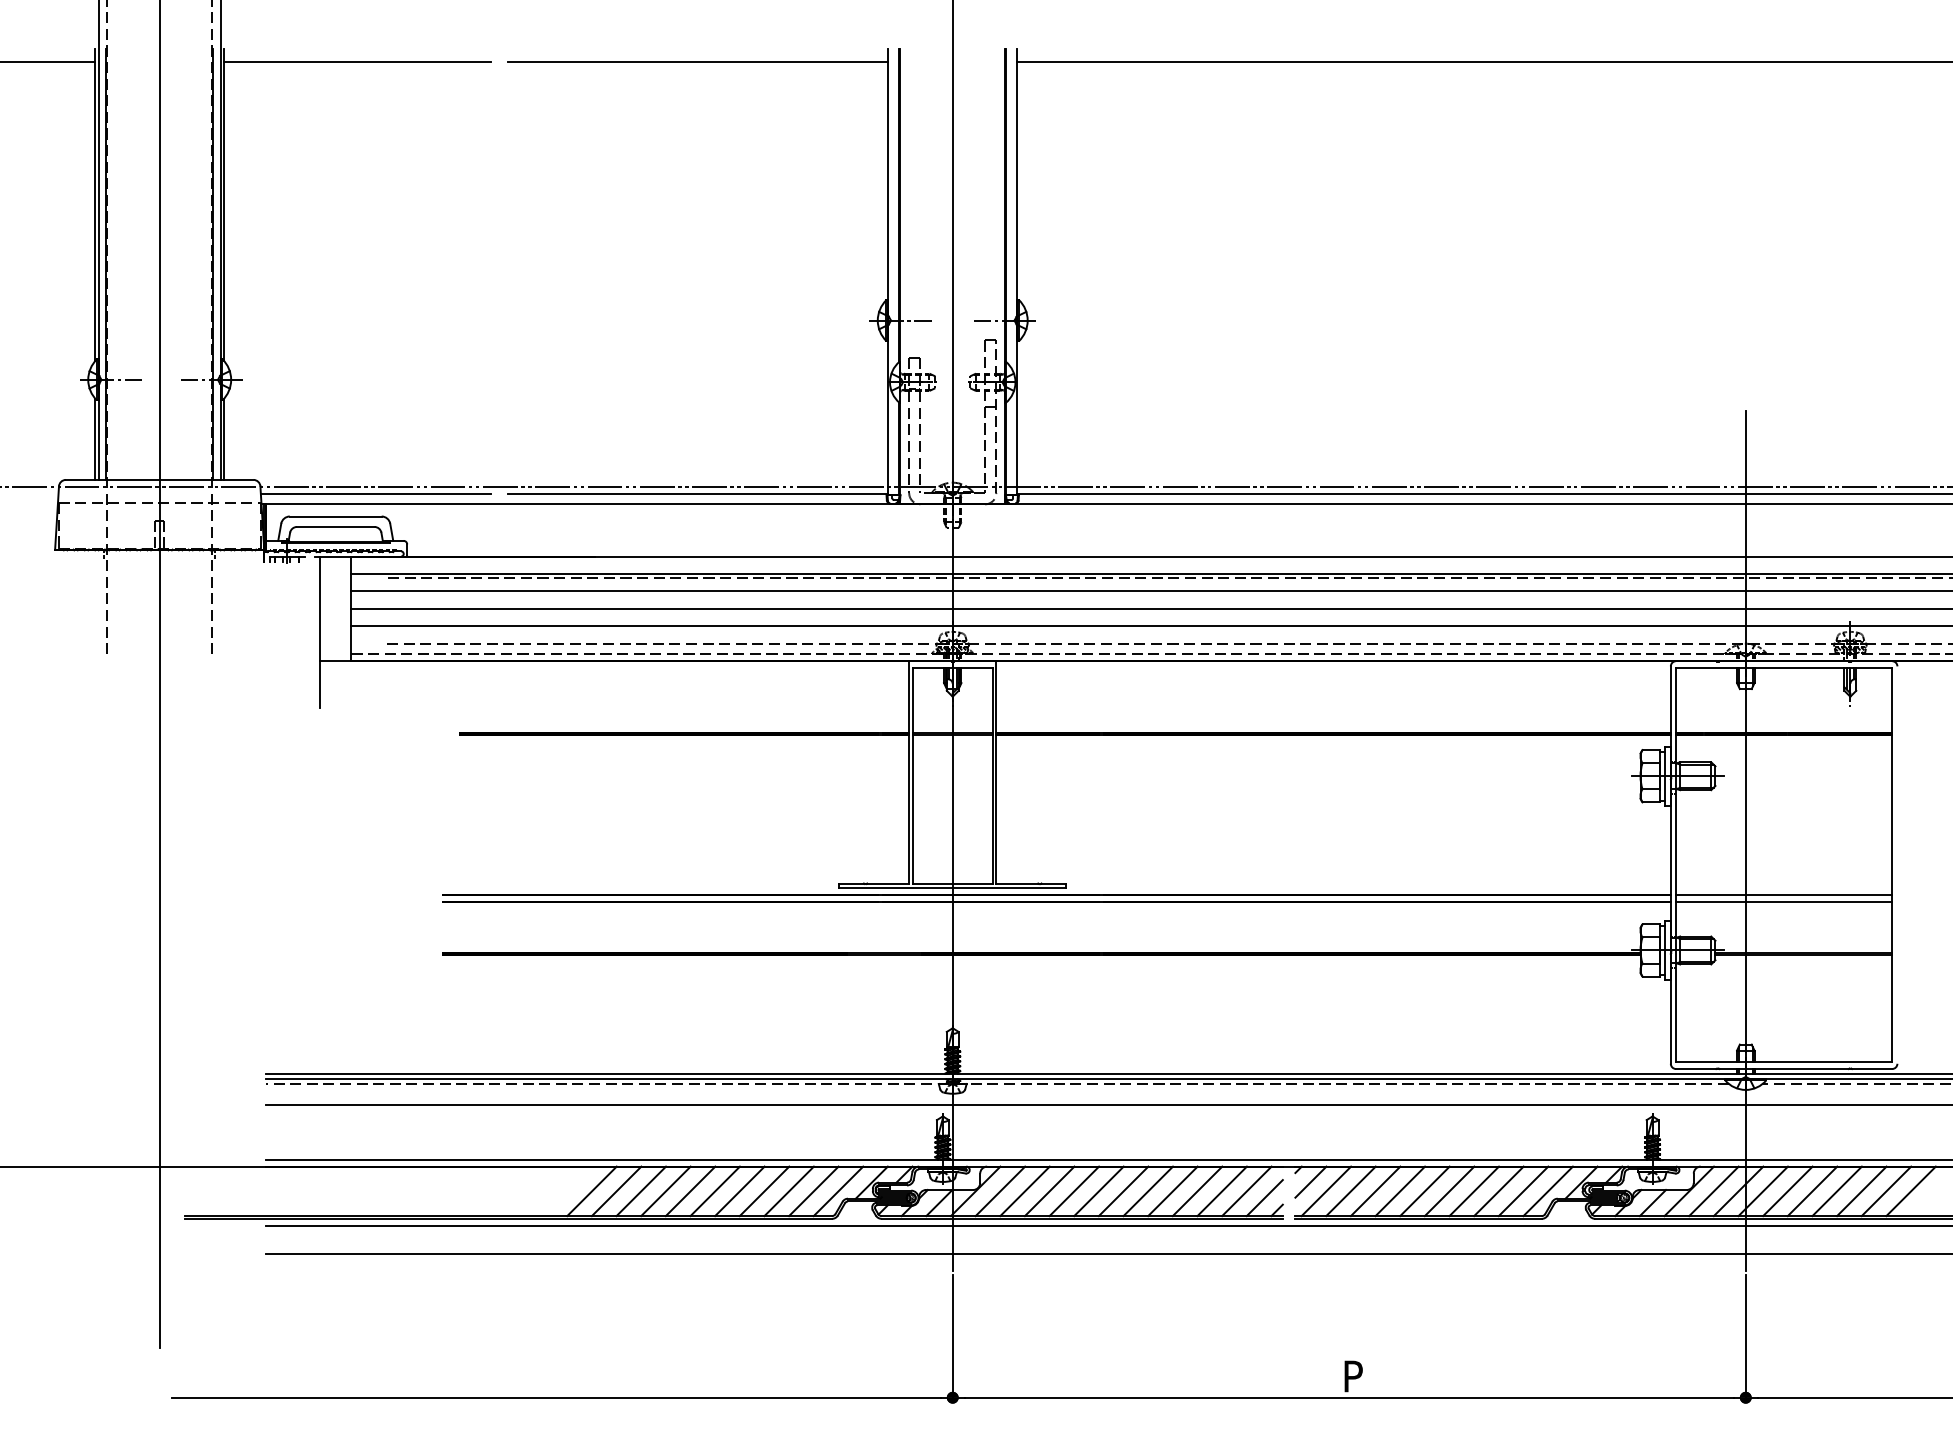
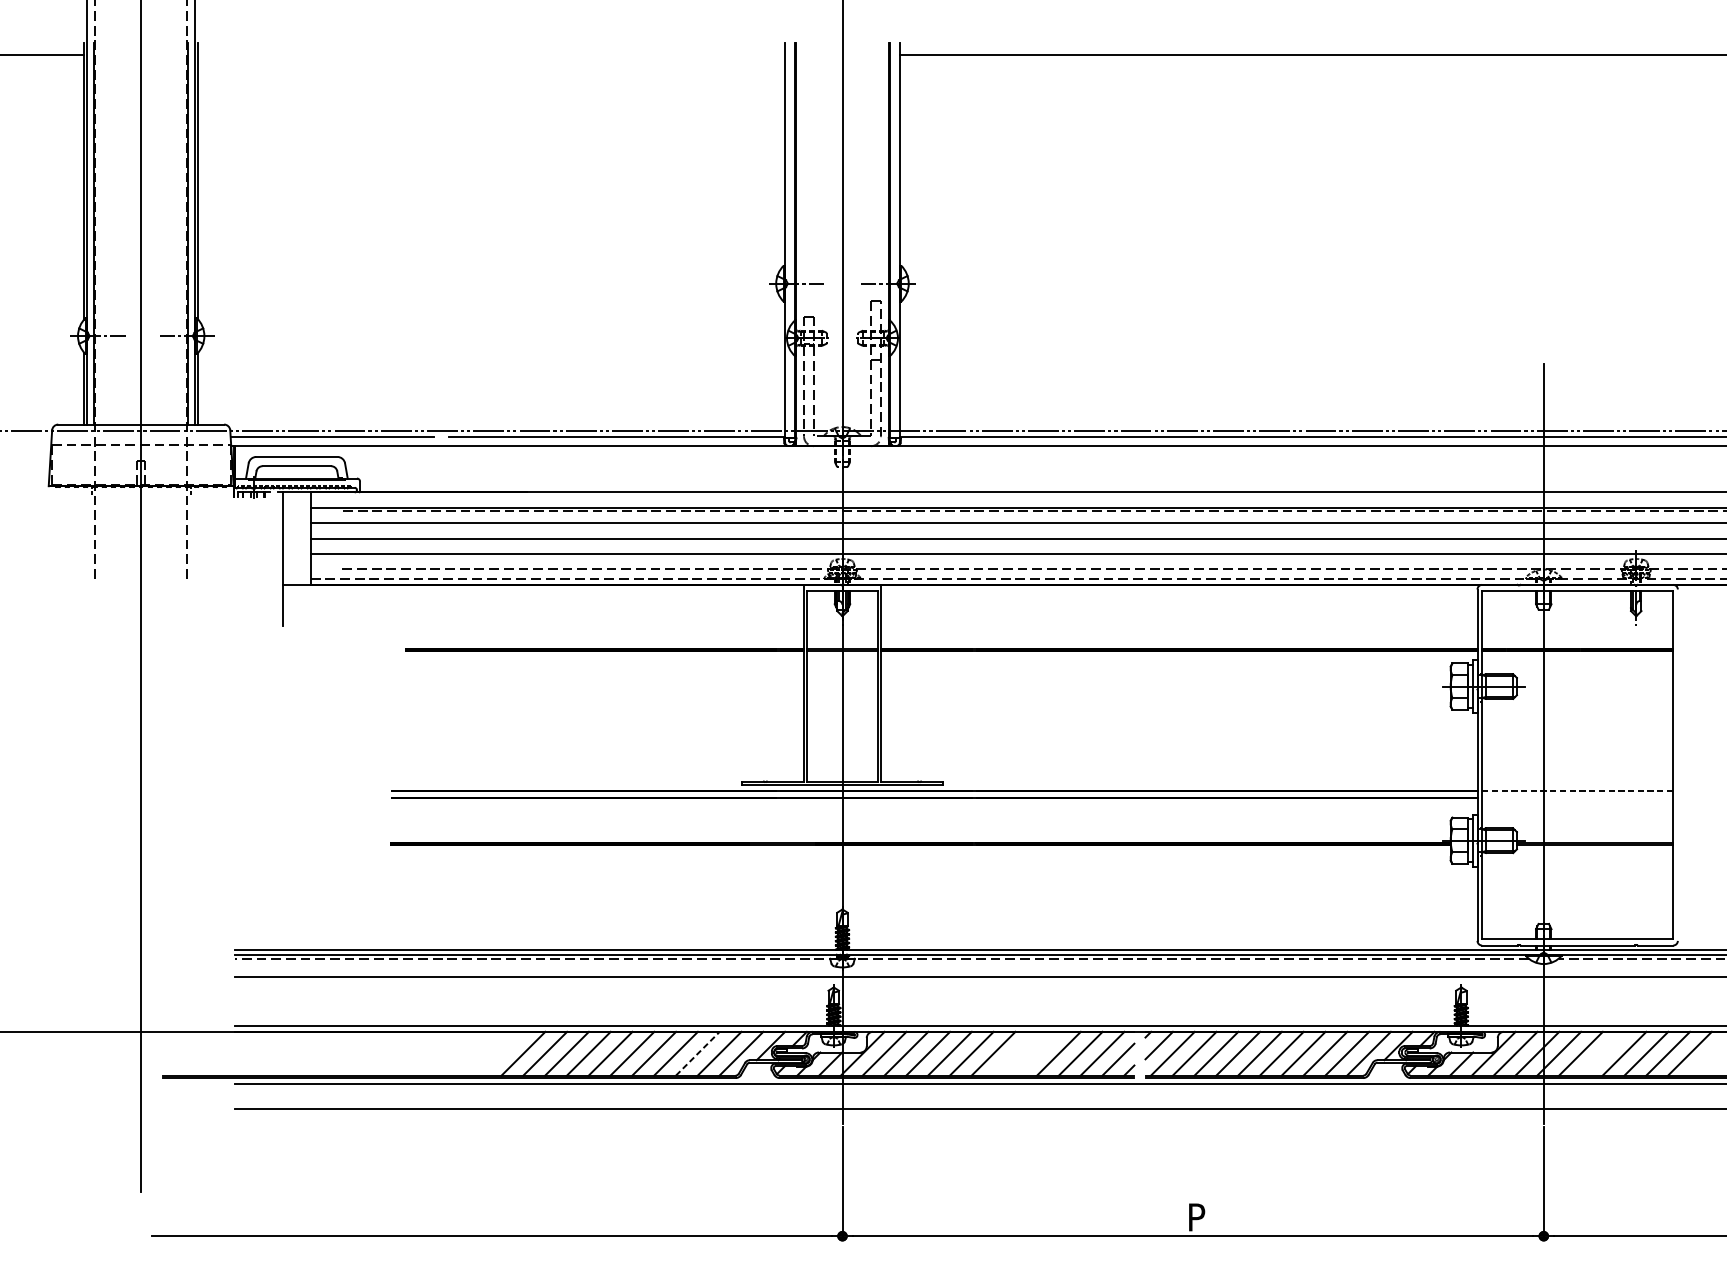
line: (357, 61) -> (316, 54), removed
line: (698, 61) -> (617, 54), removed
line: (1784, 894) -> (1578, 791), solid -> dashed
line: (1784, 901) -> (1578, 797), removed
line: (789, 1191) -> (698, 1053), solid -> dashed
line: (1148, 1191) -> (1015, 1053), removed
line: (1172, 1191) -> (1036, 1053), removed
line: (1812, 1191) -> (1602, 1053), removed

